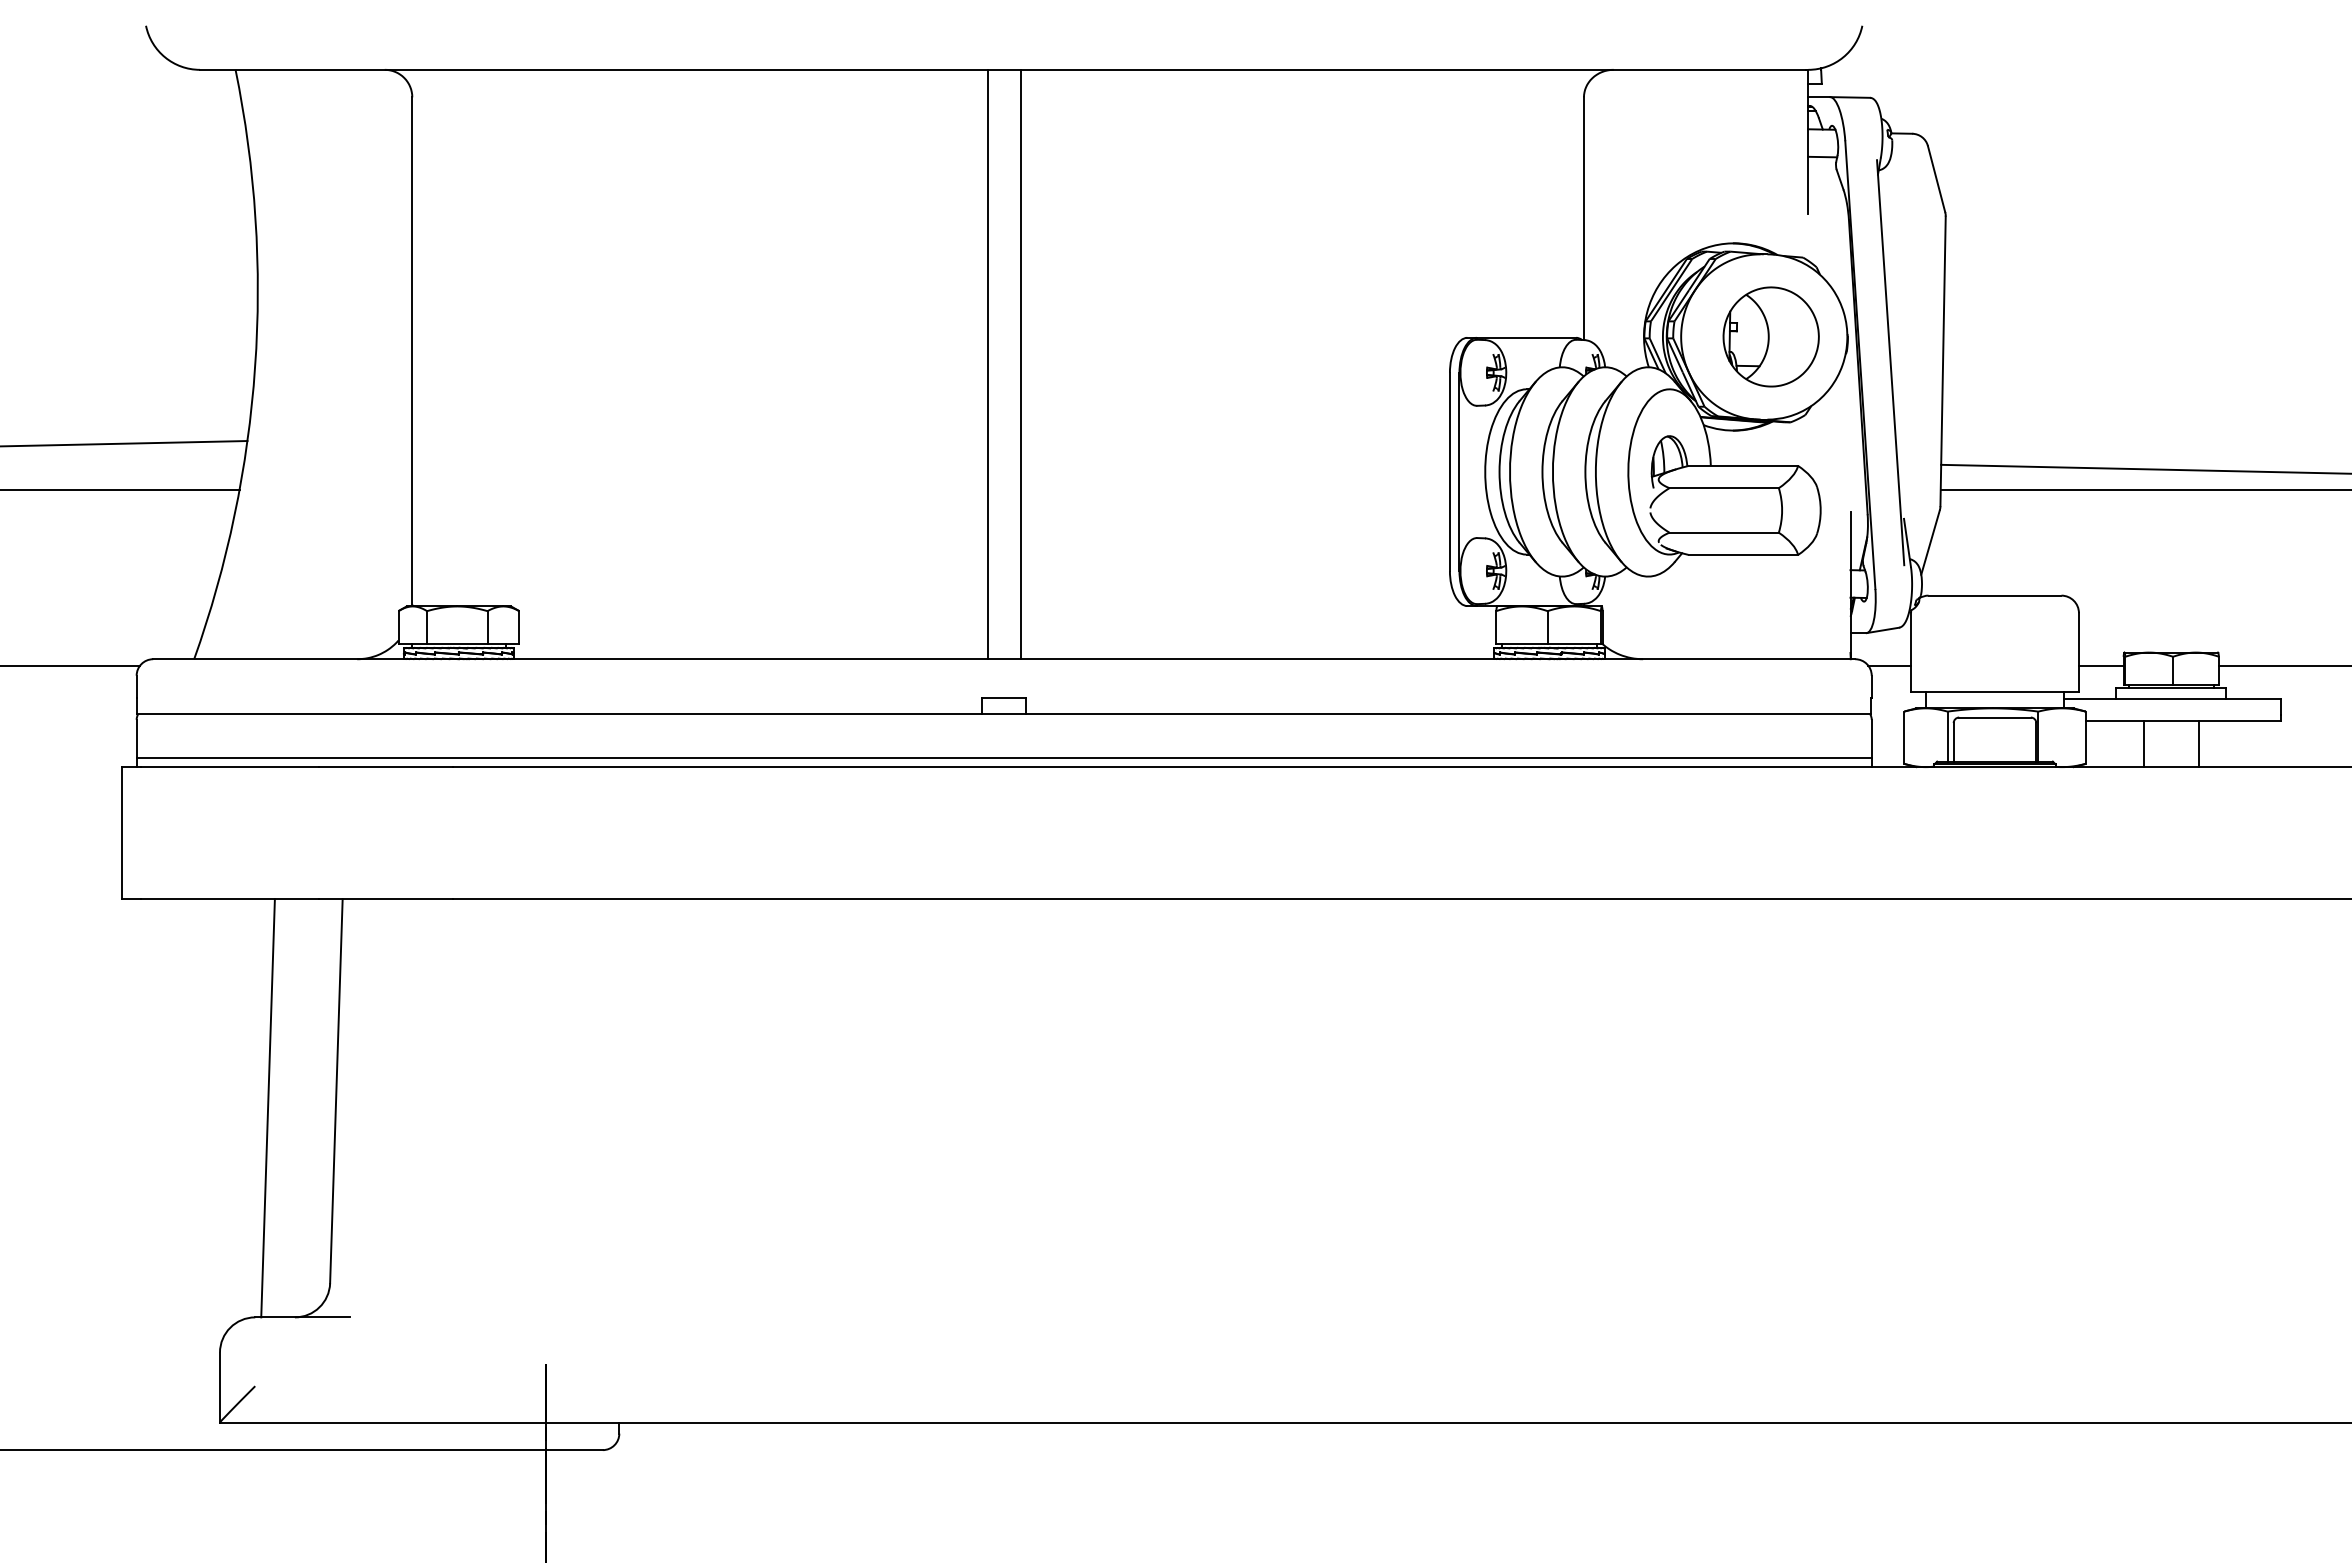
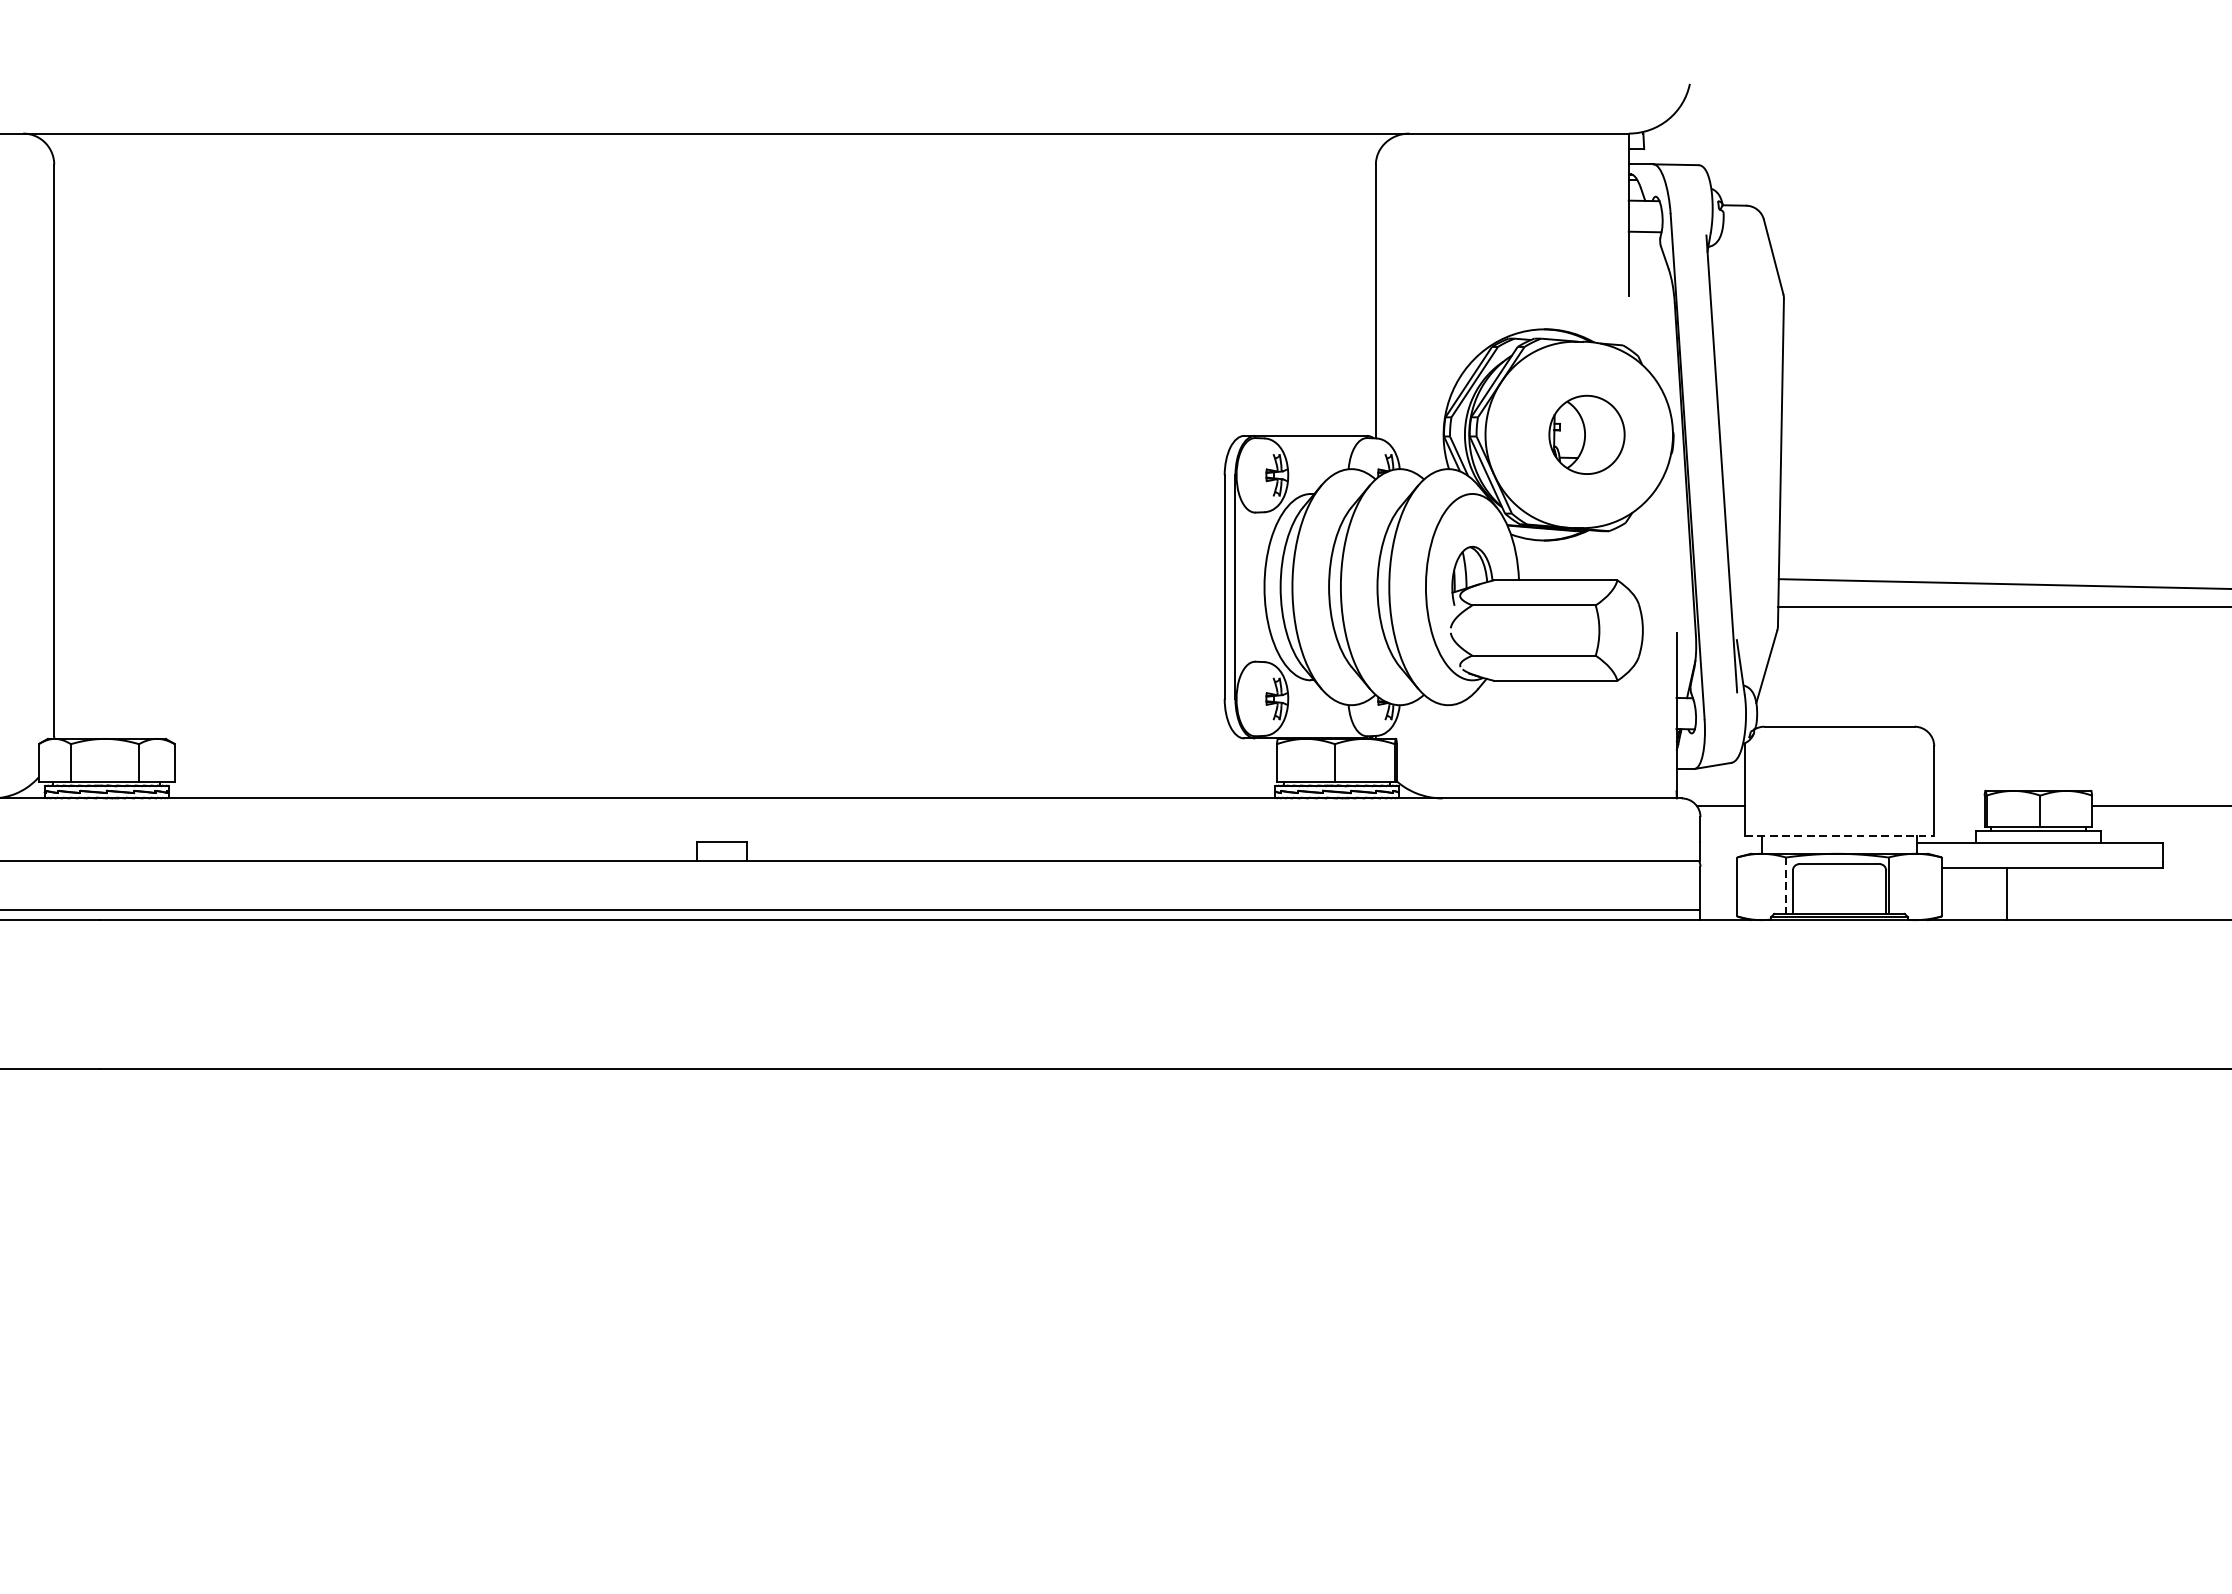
part: (1770, 336) -> (1586, 434), size x0.7
line: (987, 364) -> (703, 465), removed
line: (1020, 364) -> (740, 465), removed
line: (2100, 665) -> (1958, 805), removed
line: (1995, 692) -> (1840, 835), solid -> dashed
line: (1947, 736) -> (1785, 885), solid -> dashed
line: (2198, 743) -> (2069, 893), removed

